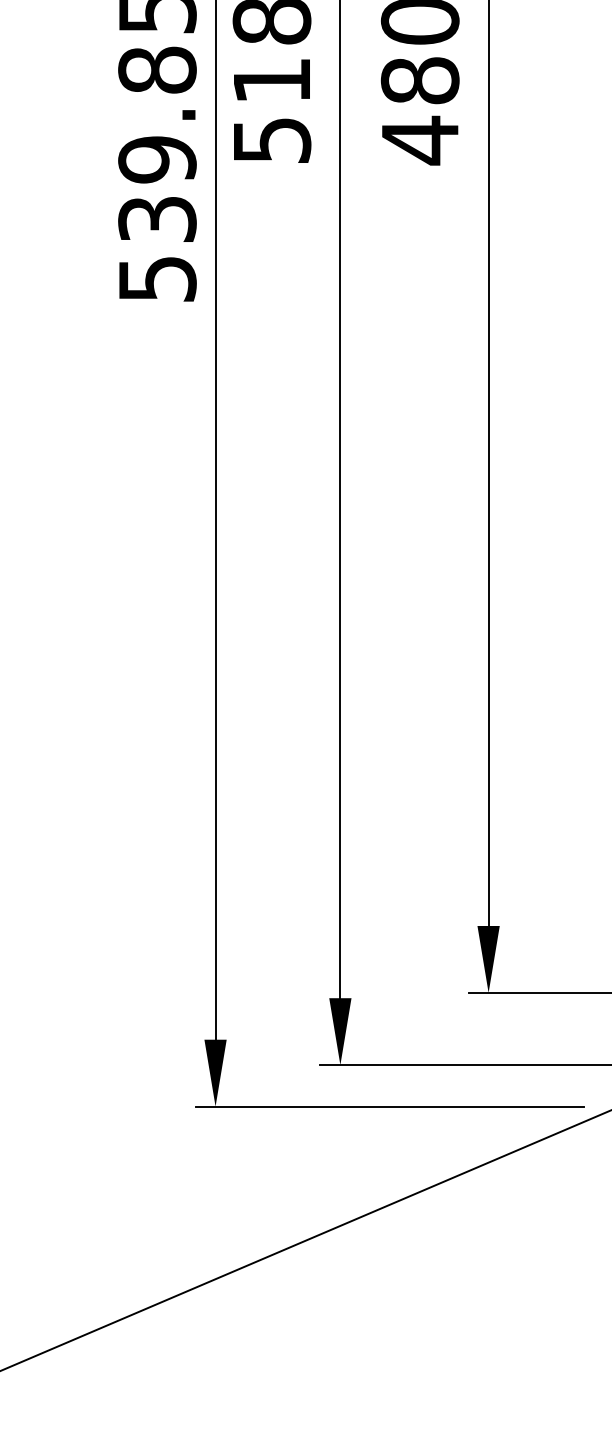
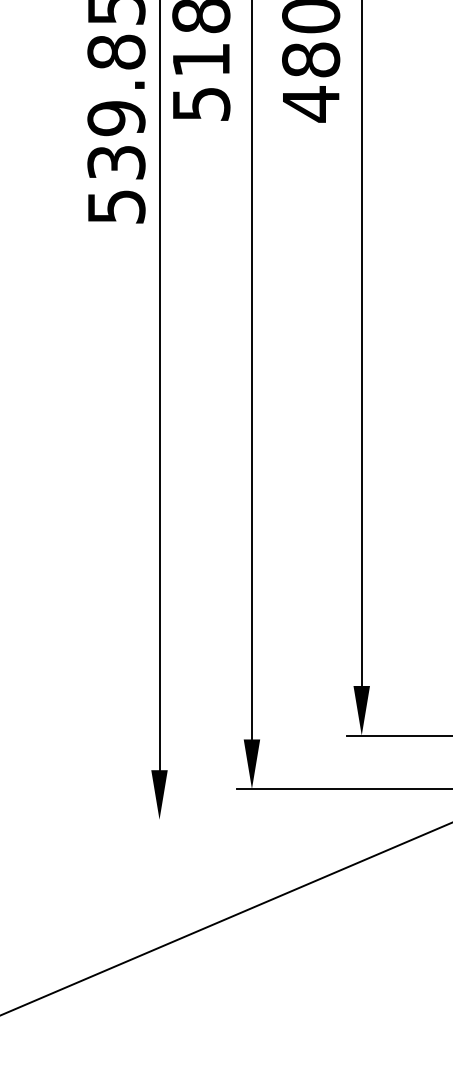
line: (389, 1106) -> (288, 819), removed

